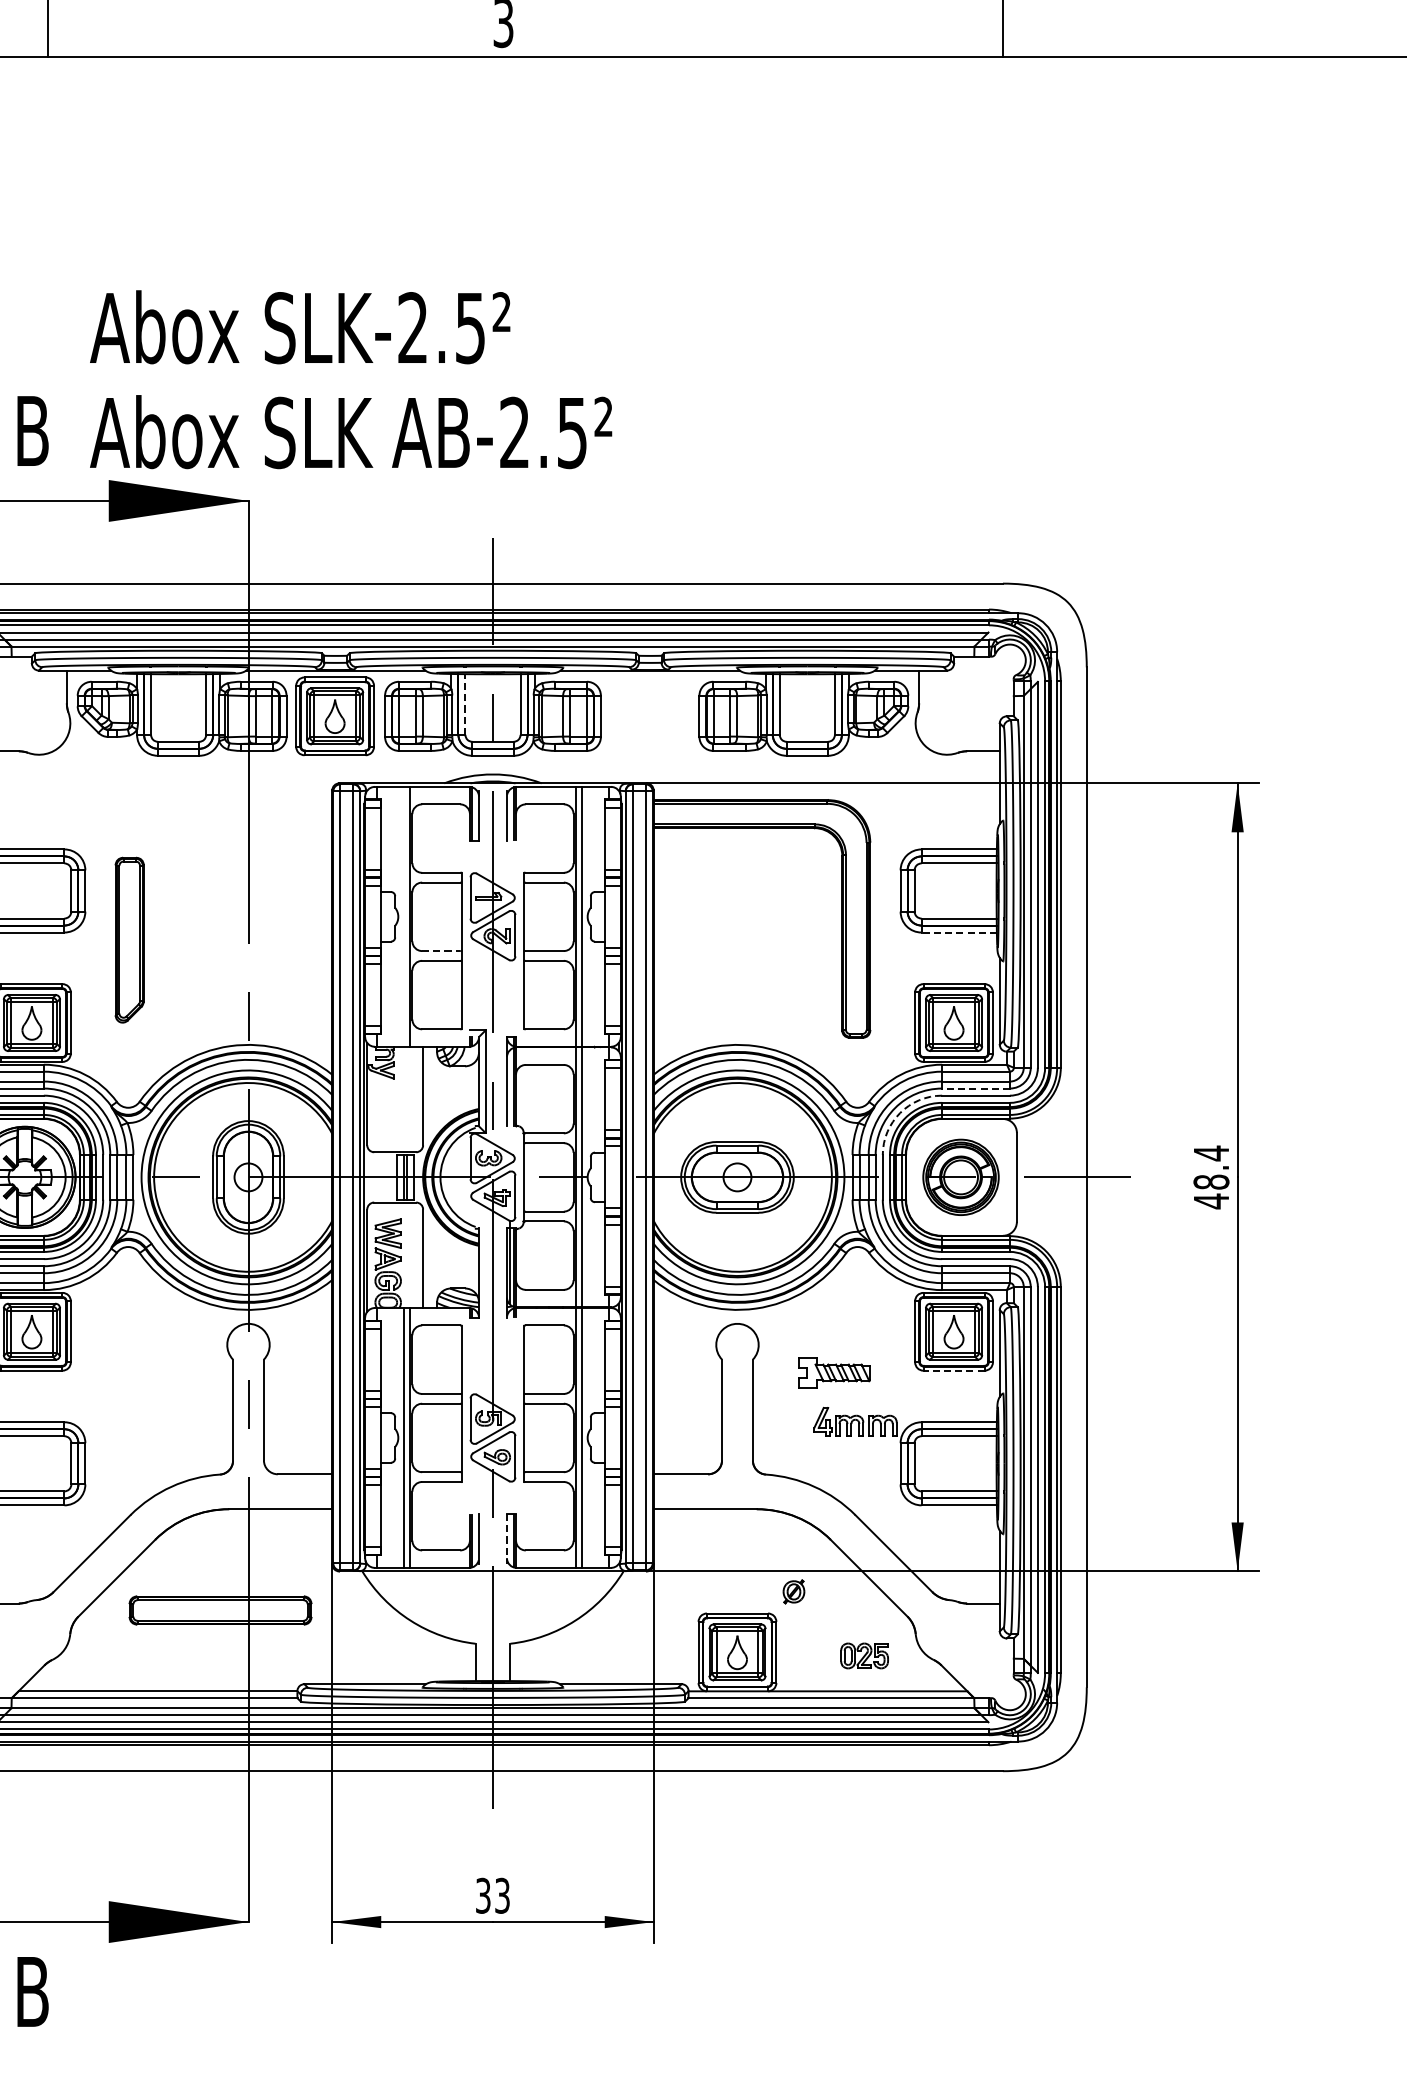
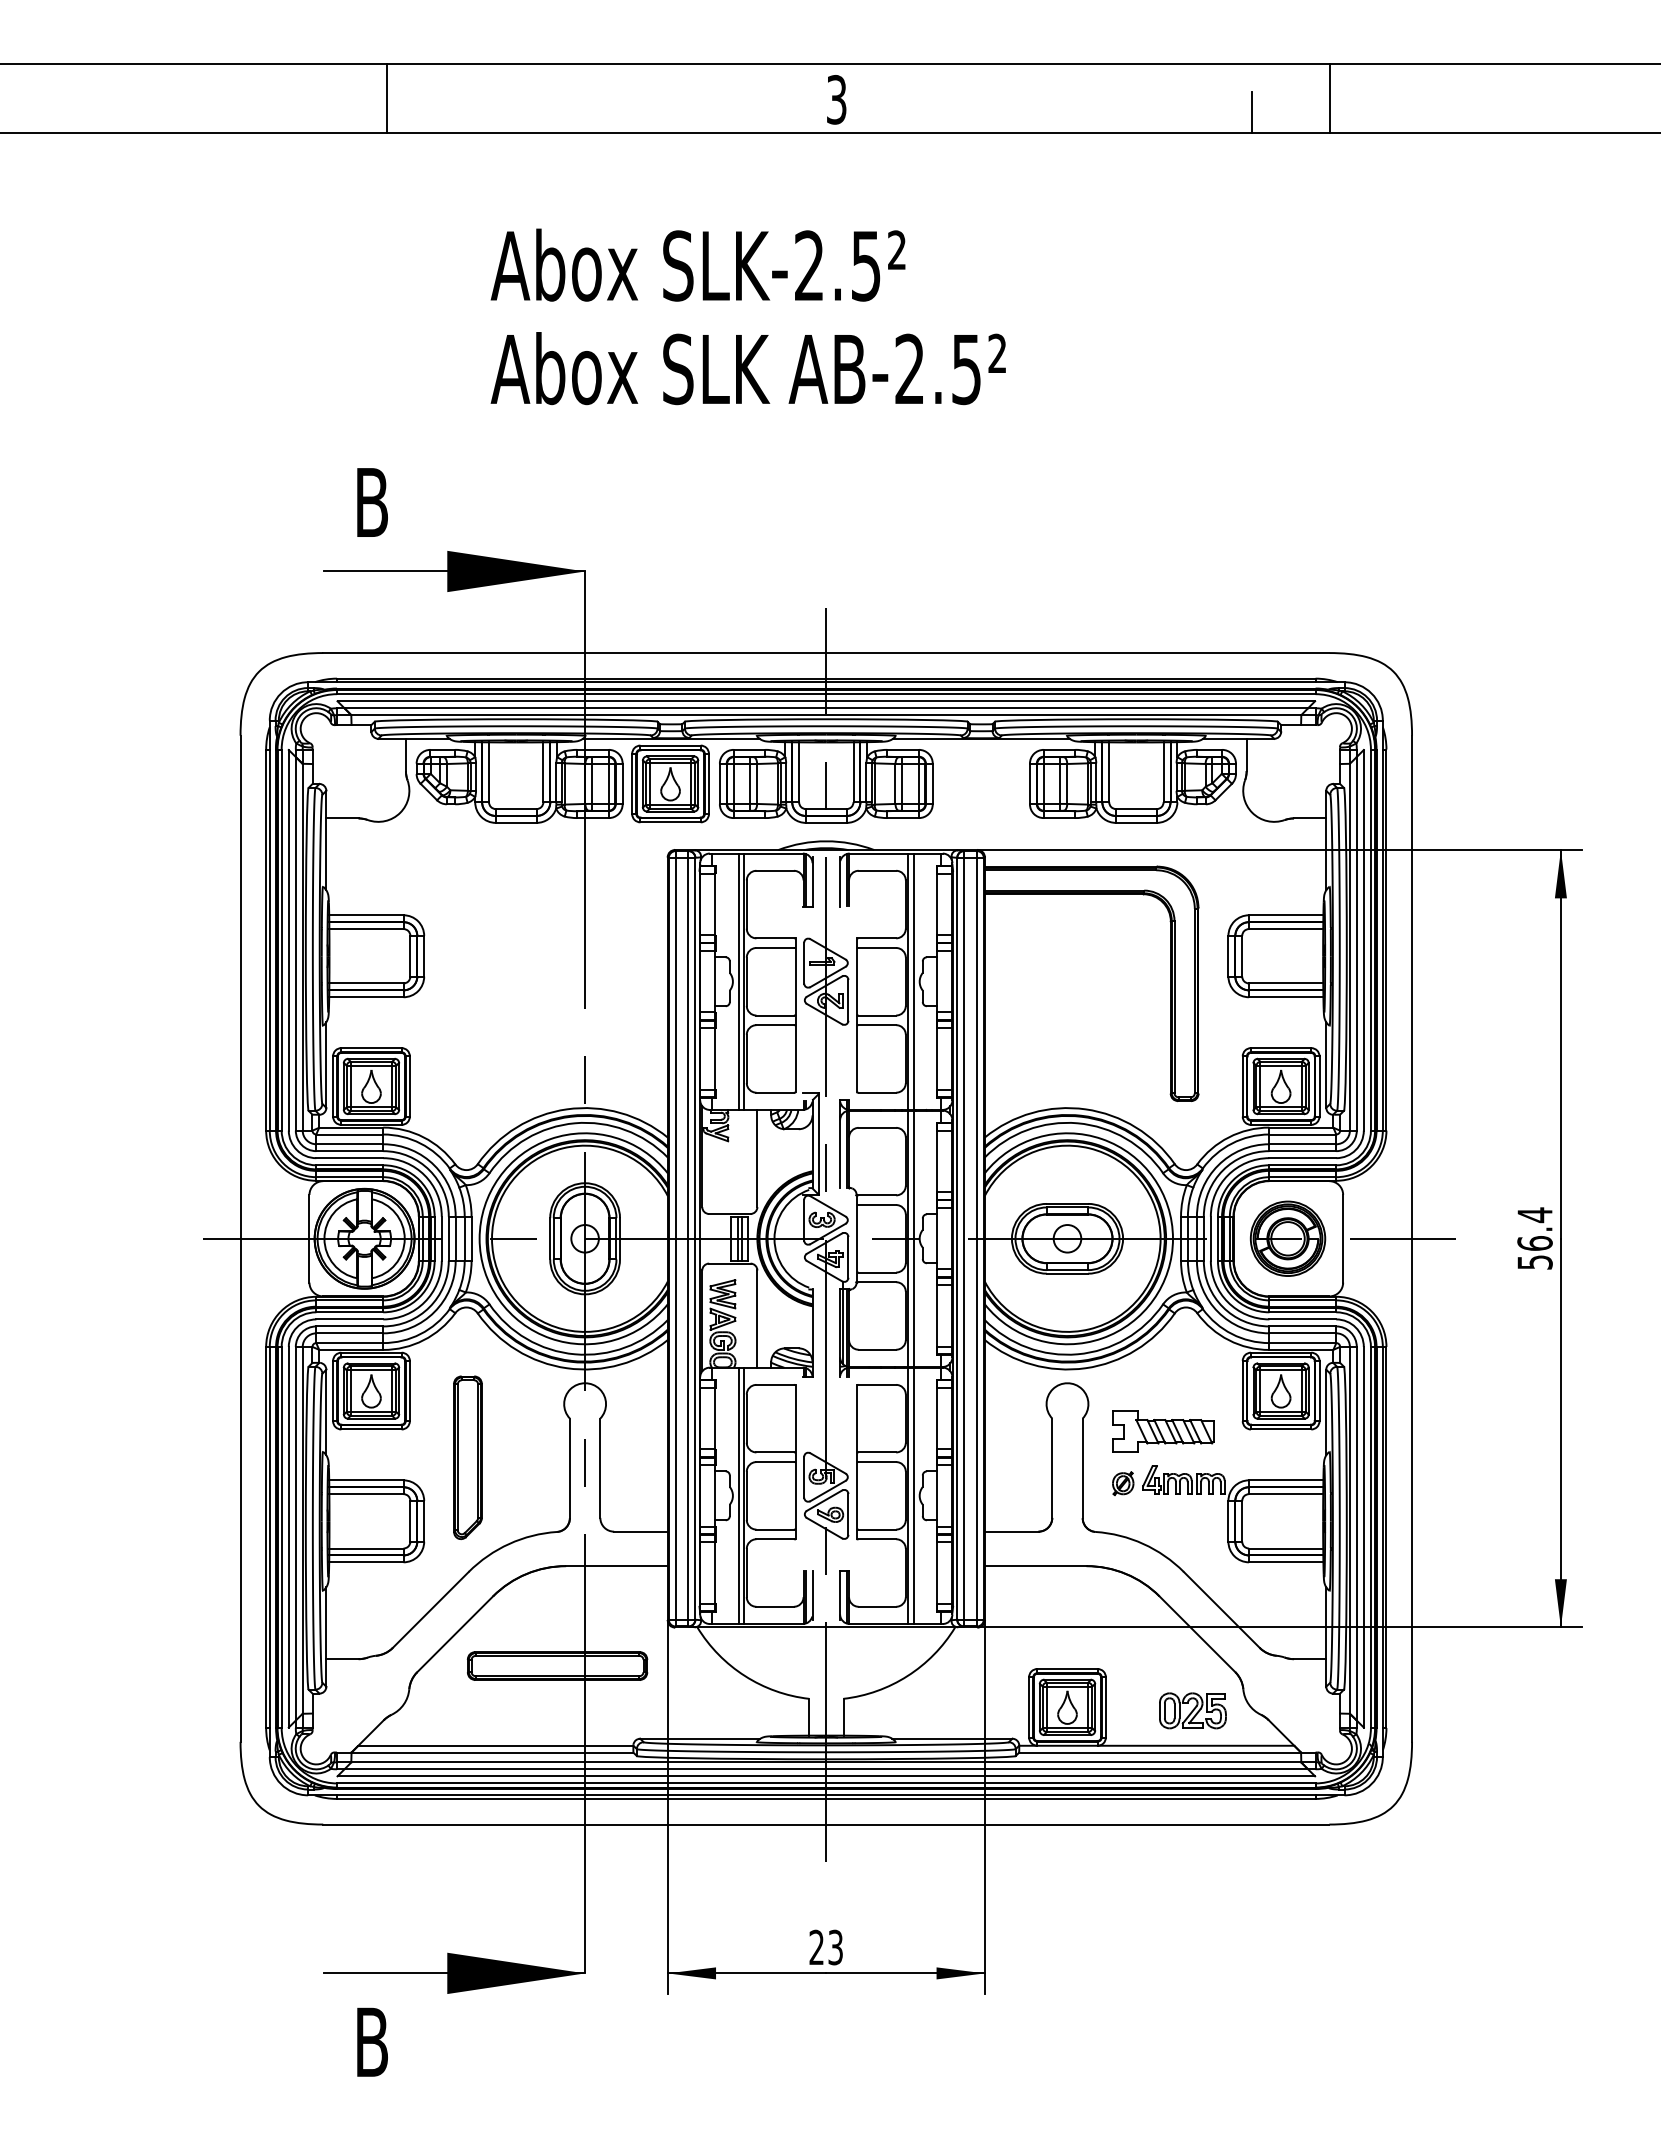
line: (924, 35) -> (1251, 112), added
text: (350, 379) -> (747, 316), moved
line: (465, 704) -> (799, 772), dashed -> solid
line: (403, 916) -> (738, 981), added
line: (958, 932) -> (1285, 997), dashed -> solid
part: (129, 939) -> (467, 1457), moved
line: (441, 951) -> (775, 1015), dashed -> solid
line: (975, 1088) -> (1302, 1151), dashed -> solid
arc: (899, 1113) -> (1227, 1175), dashed -> solid
text: (1210, 1192) -> (1534, 1253), 48.4 -> 56.4
line: (953, 1370) -> (1280, 1429), dashed -> solid
part: (834, 1372) -> (1163, 1431), size x1.43
line: (507, 1538) -> (840, 1595), dashed -> solid
part: (794, 1591) -> (1123, 1483), moved
part: (864, 1655) -> (1192, 1710), size x1.43
text: (483, 1895) -> (816, 1947), 33 -> 23

